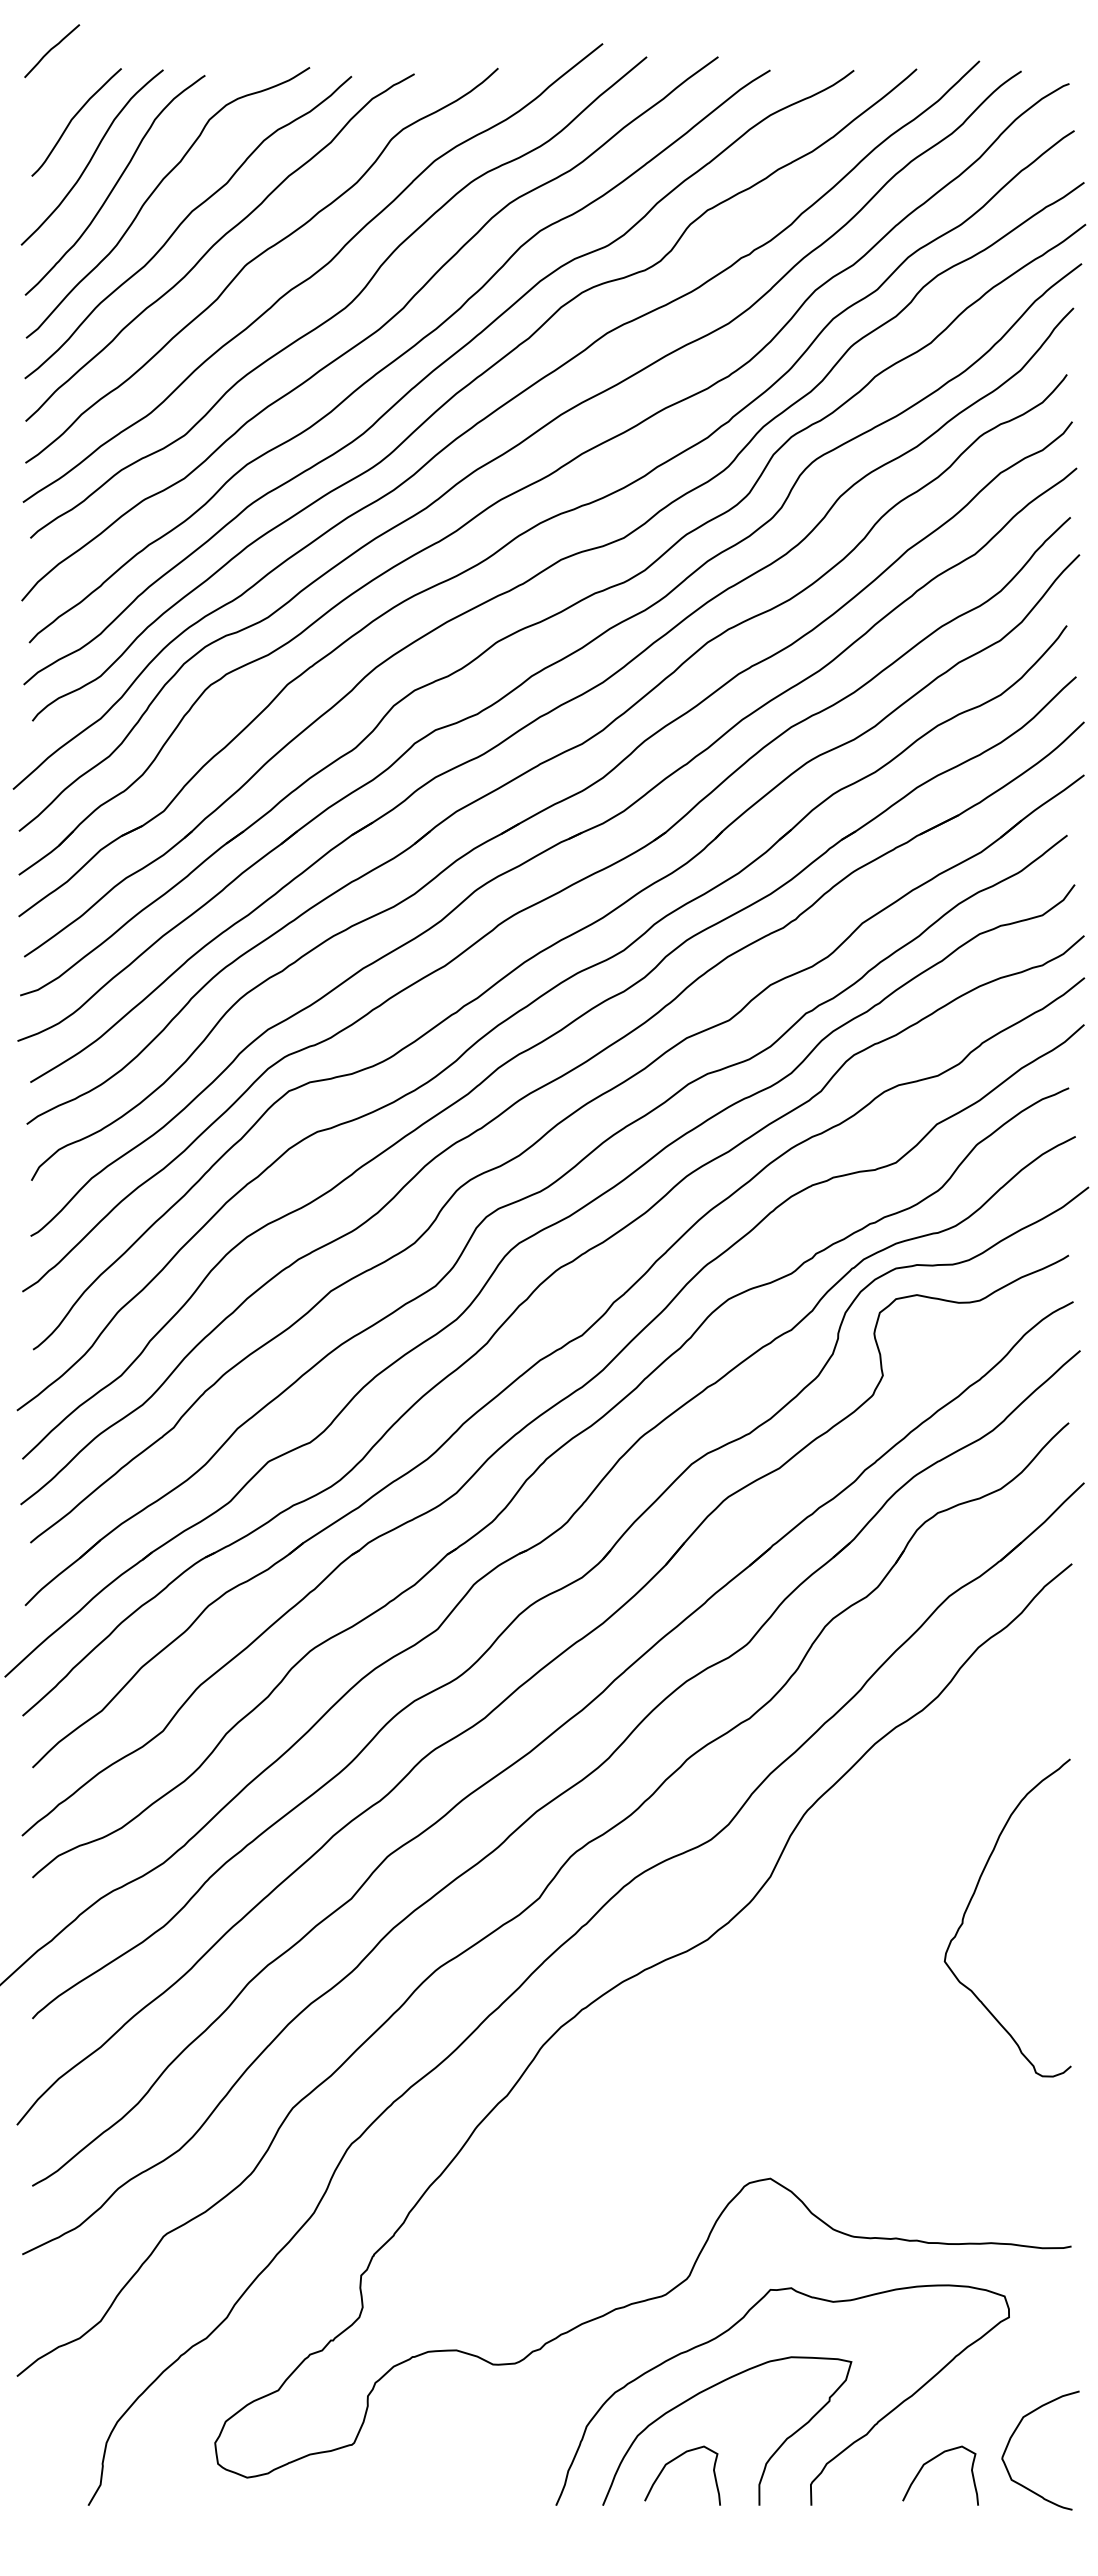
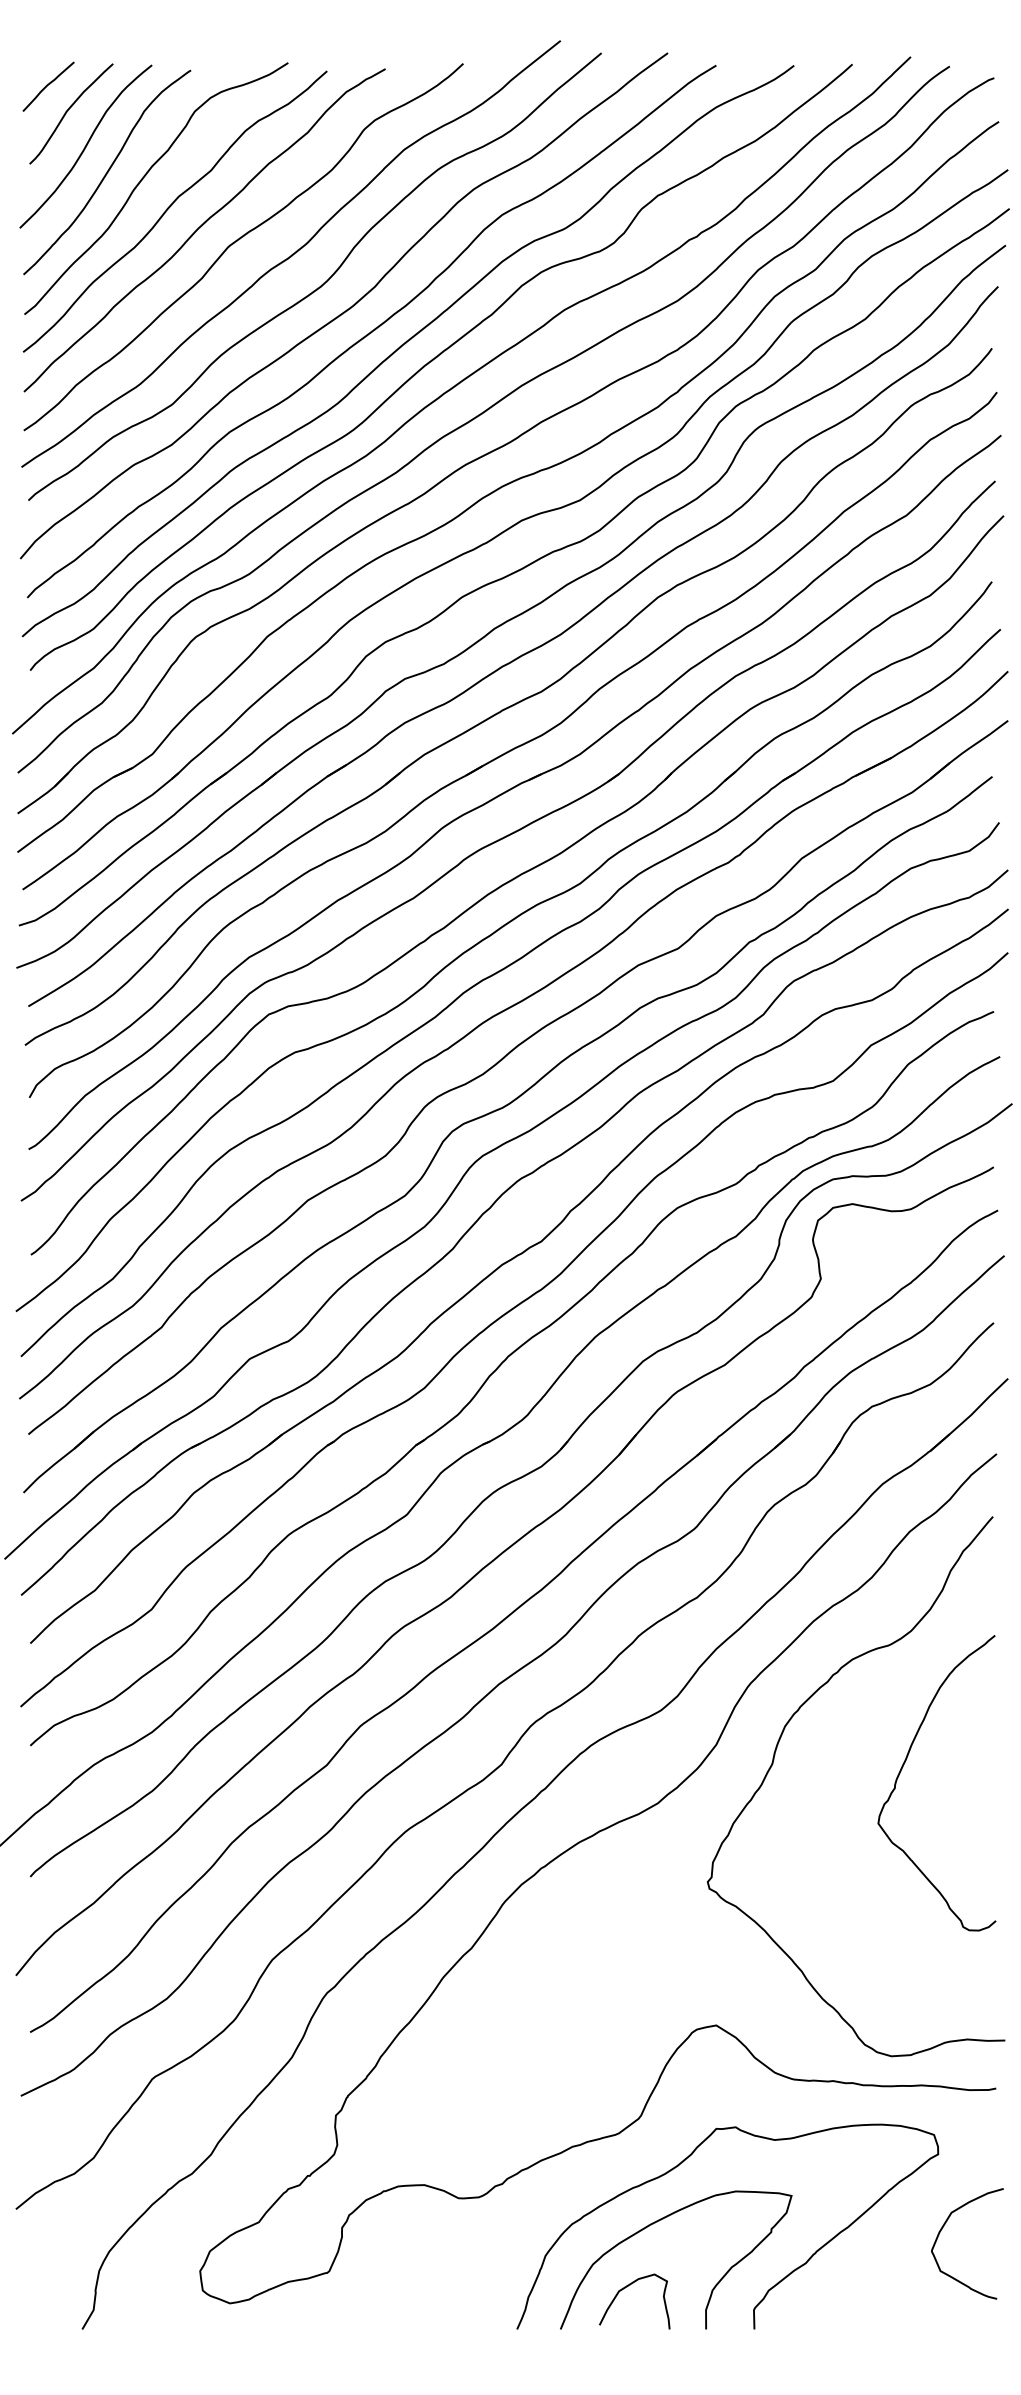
curve: (51, 50) -> (48, 86), moved
curve: (832, 1895) -> (774, 1762), added
curve: (1015, 2432) -> (944, 2227), moved
curve: (932, 2460) -> (867, 2287), removed

